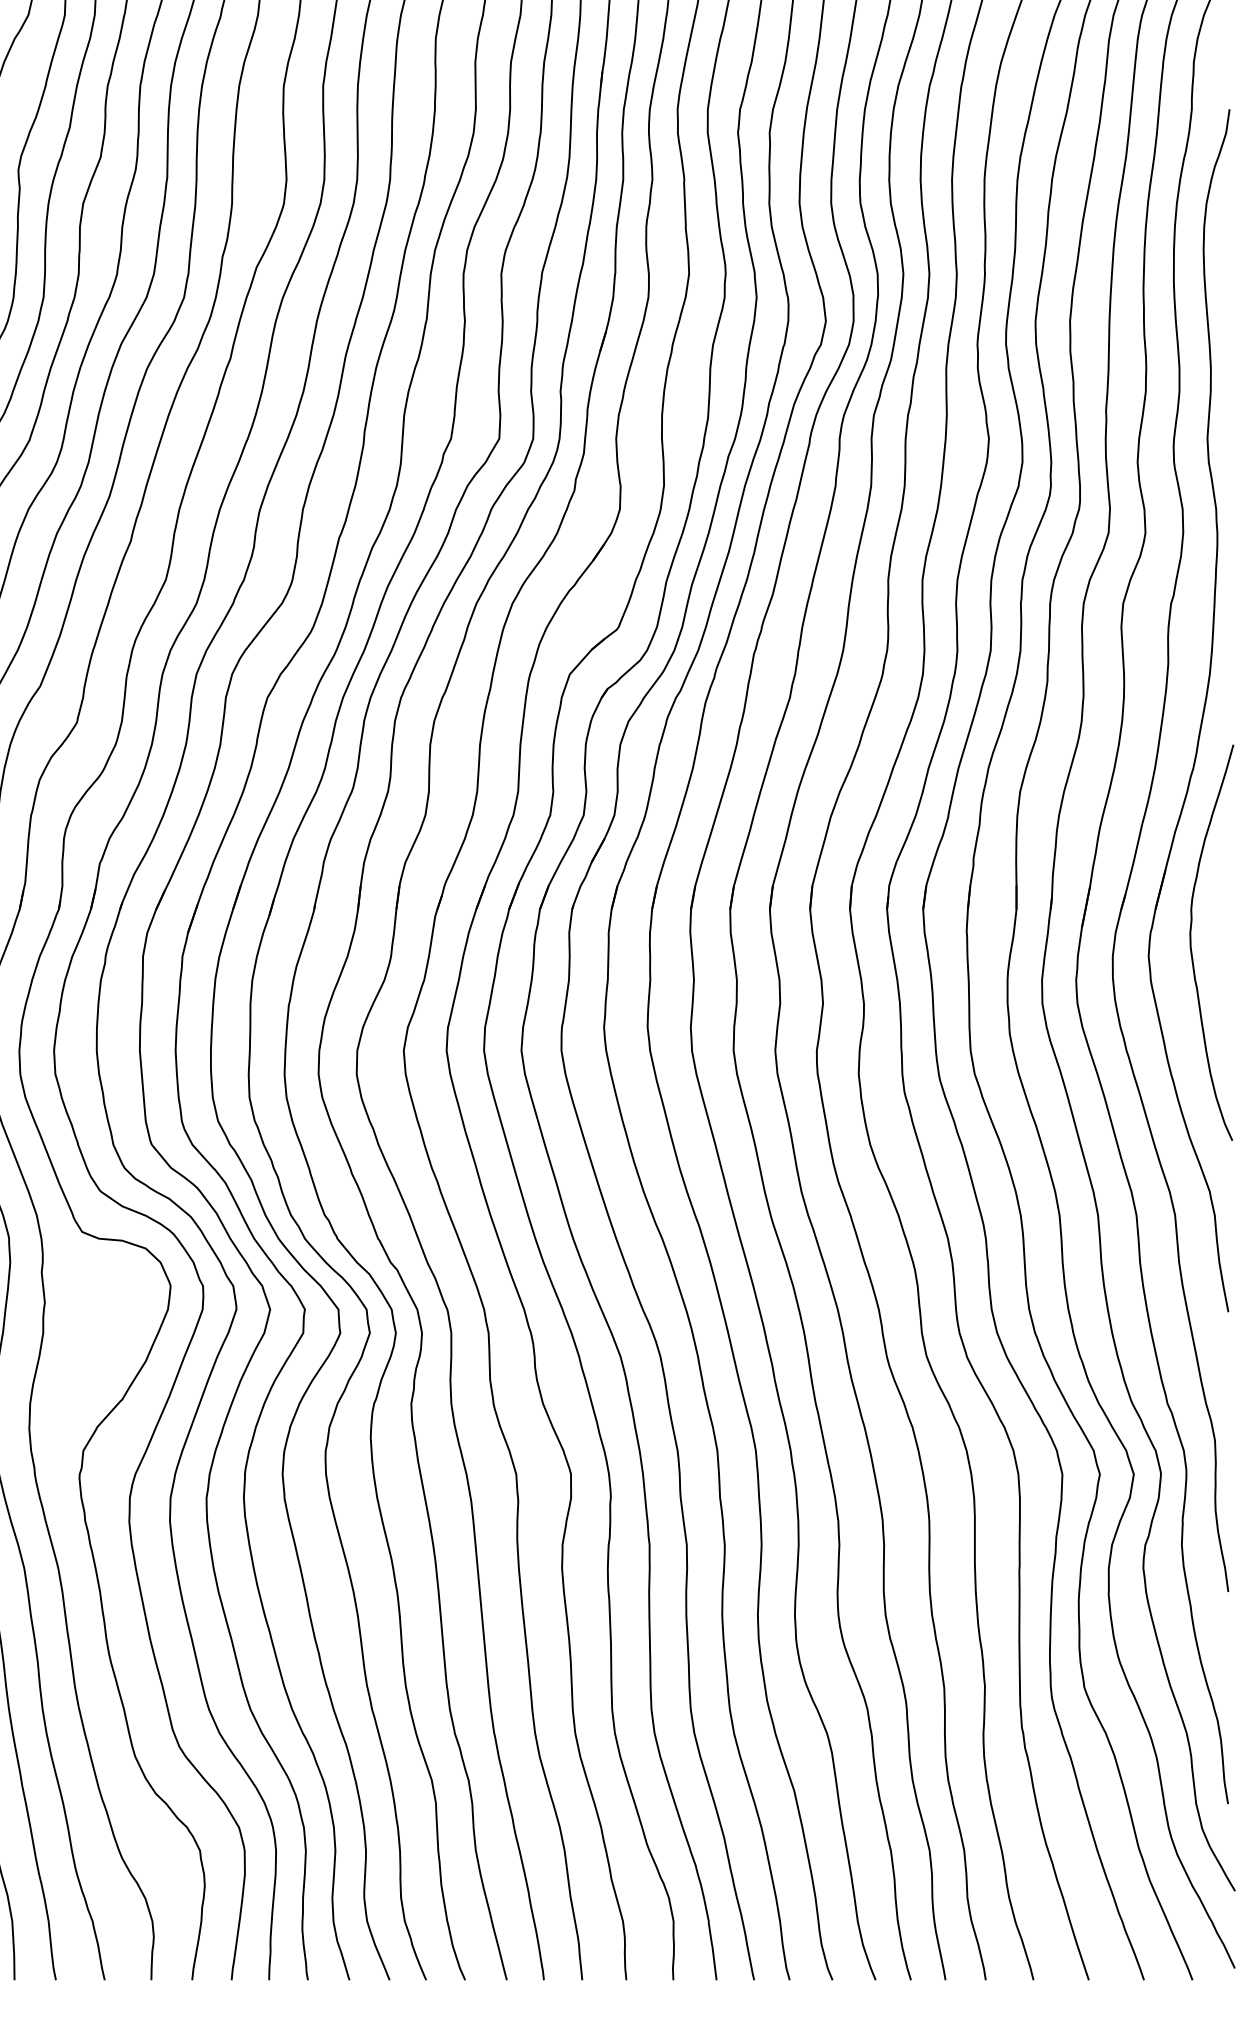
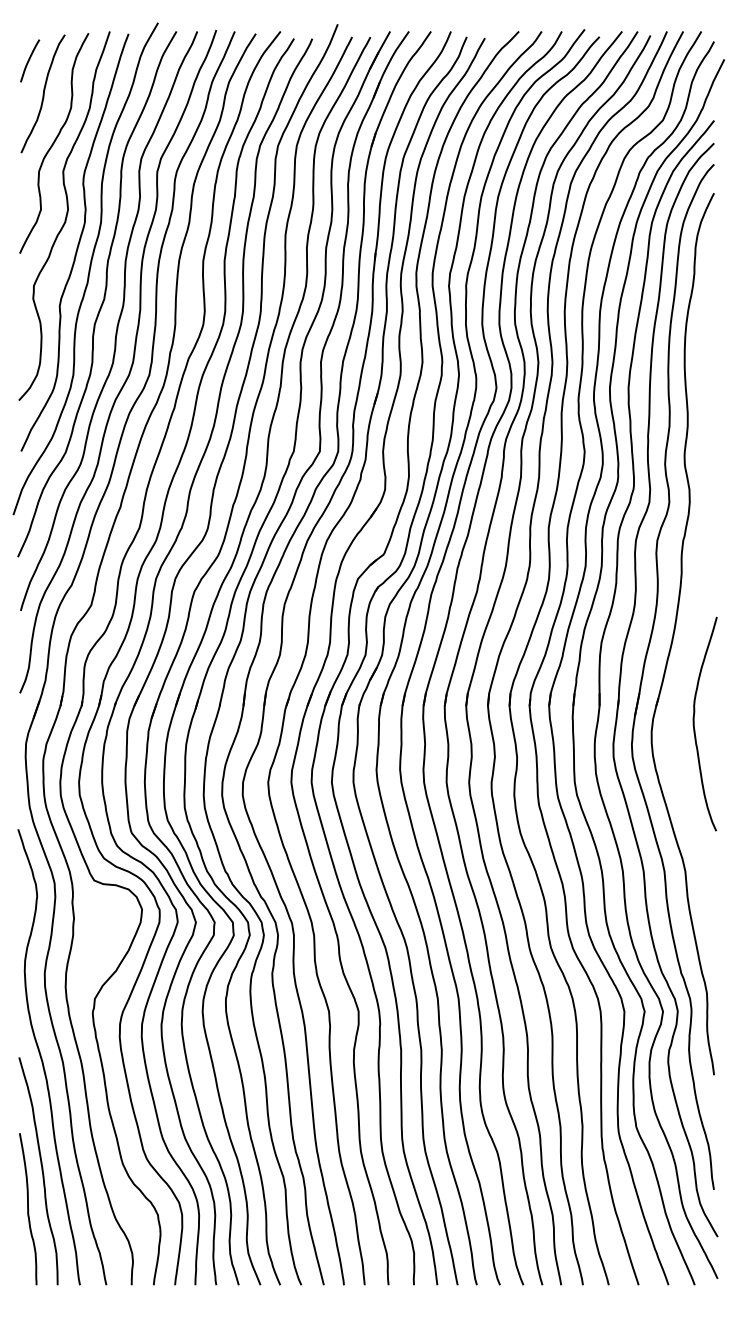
part: (1201, 712) -> (699, 599), removed

